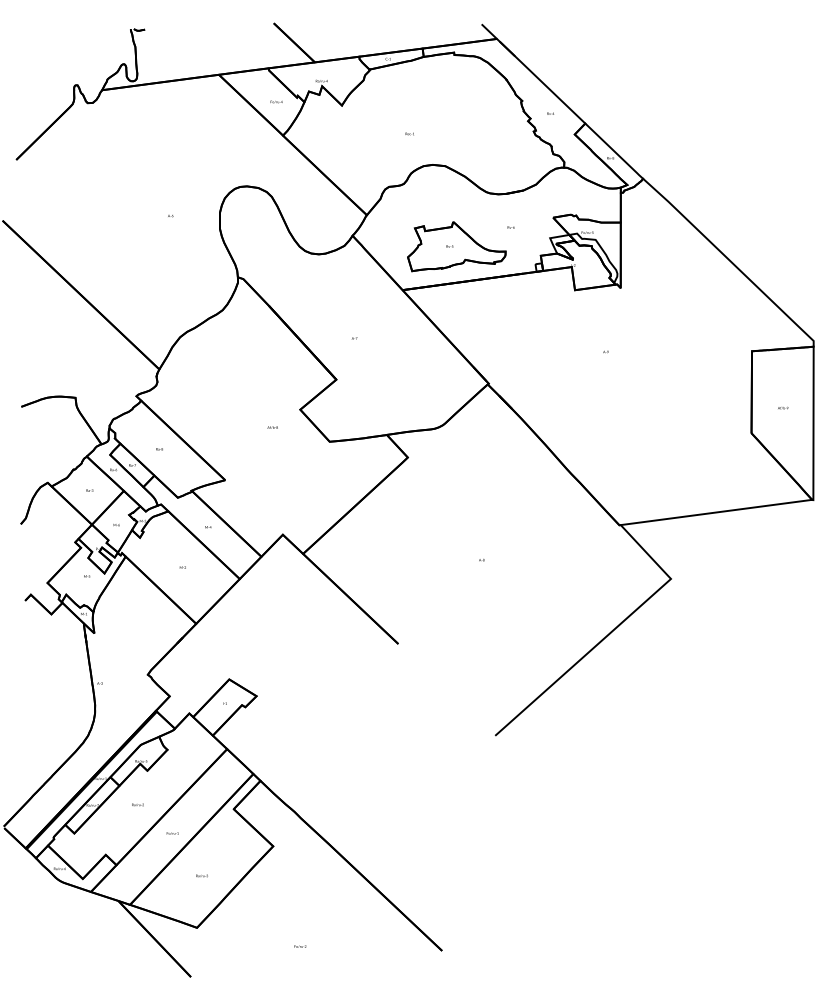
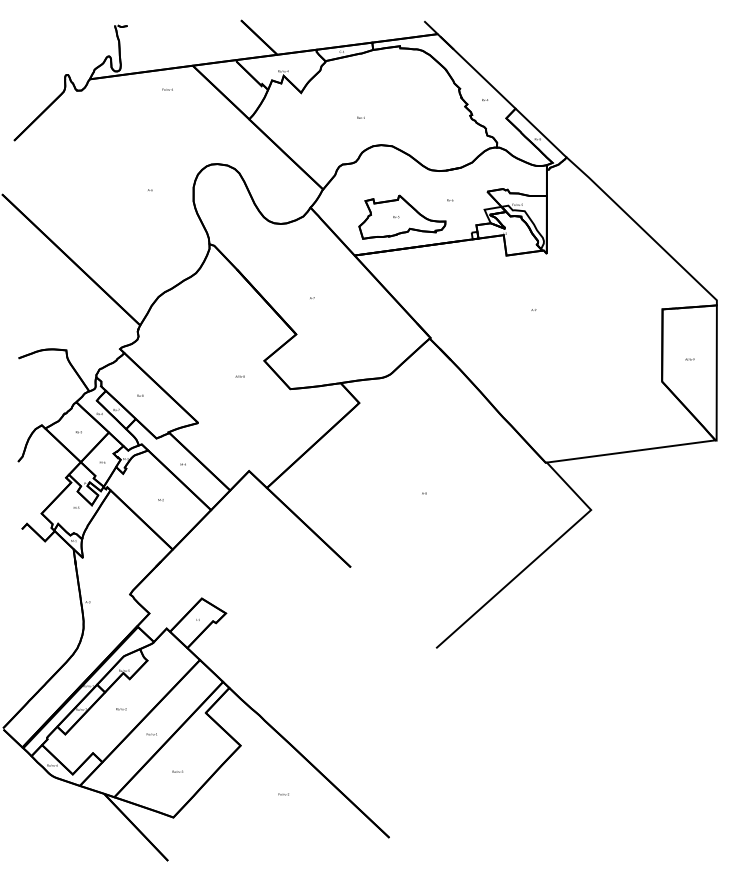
text: (276, 101) -> (167, 89), moved
text: (300, 946) -> (284, 794), moved

